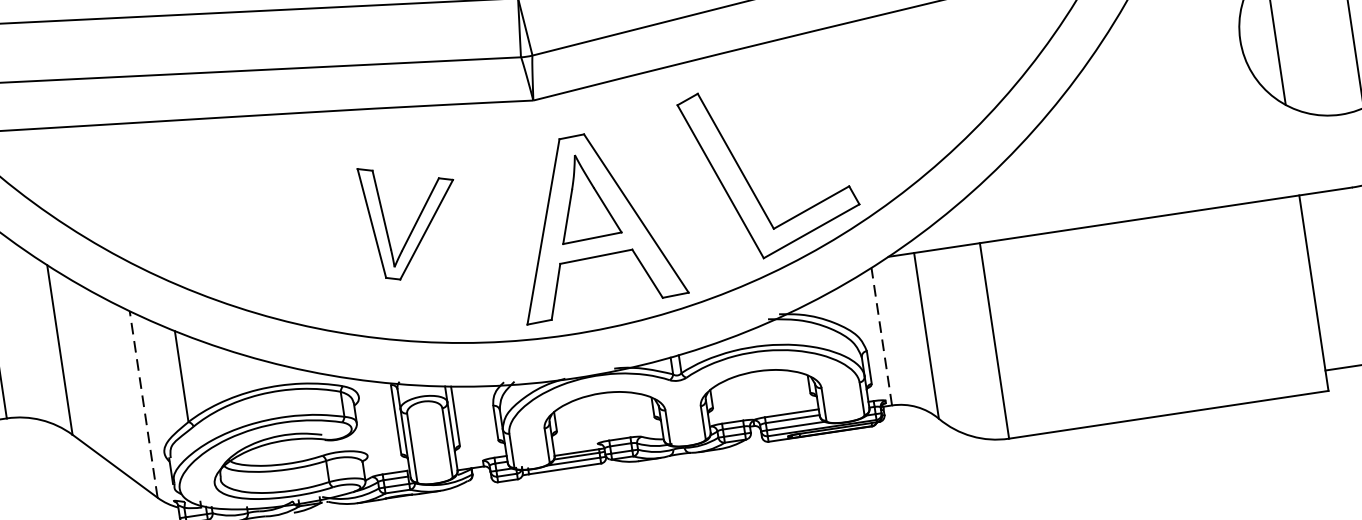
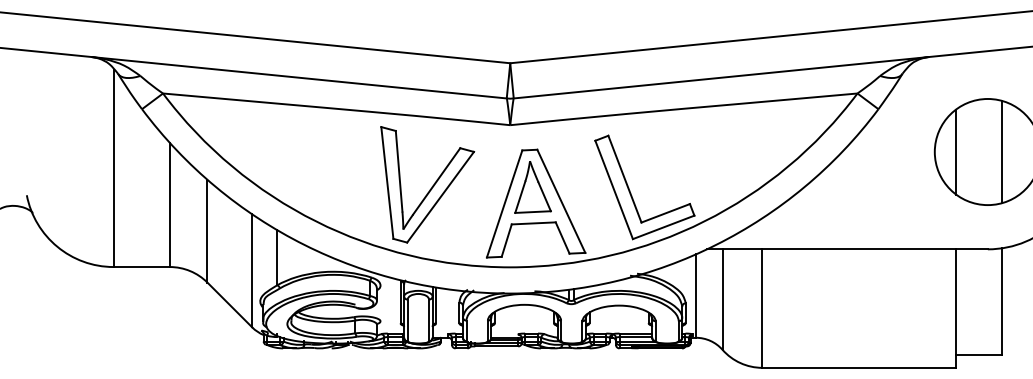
part: (411, 218) -> (427, 184), size x1.67
line: (881, 337) -> (695, 296), dashed -> solid
line: (143, 403) -> (252, 270), dashed -> solid

